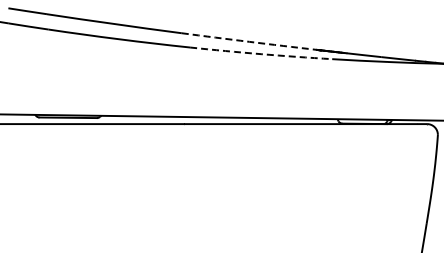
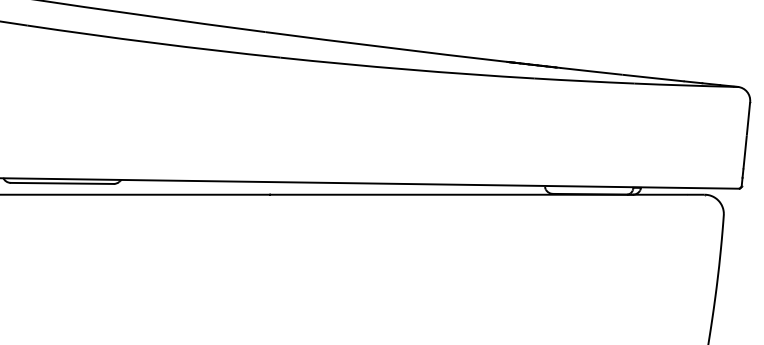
arc: (249, 41) -> (386, 46), dashed -> solid
arc: (261, 54) -> (408, 70), dashed -> solid

